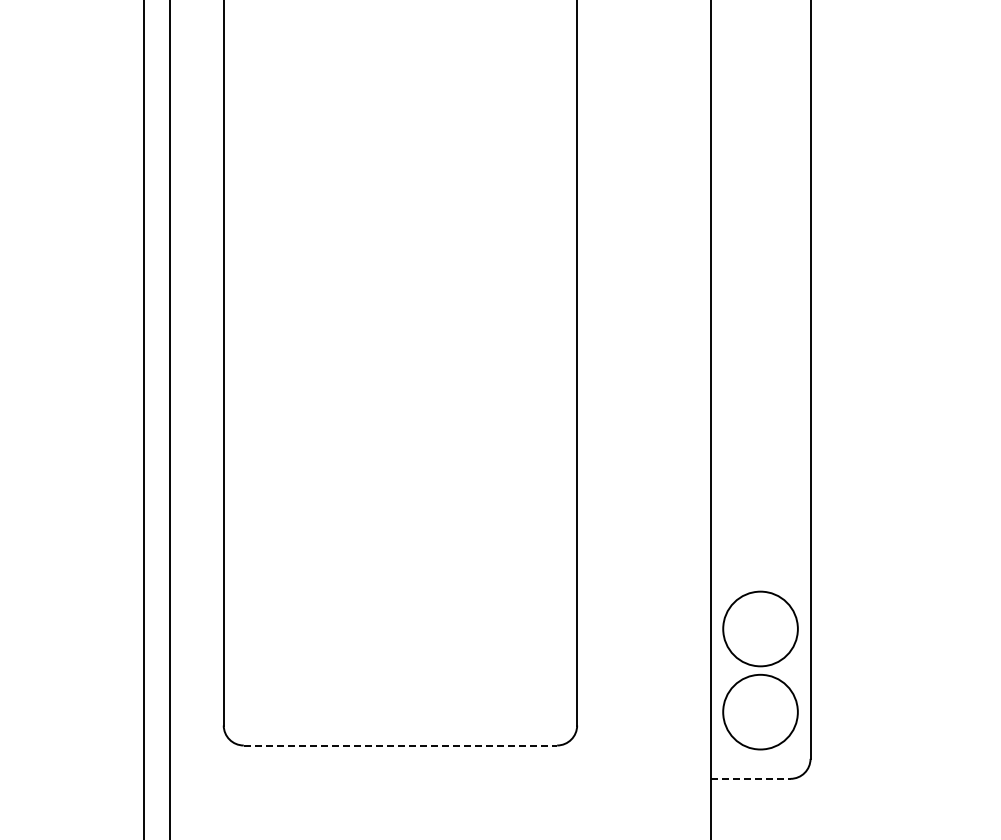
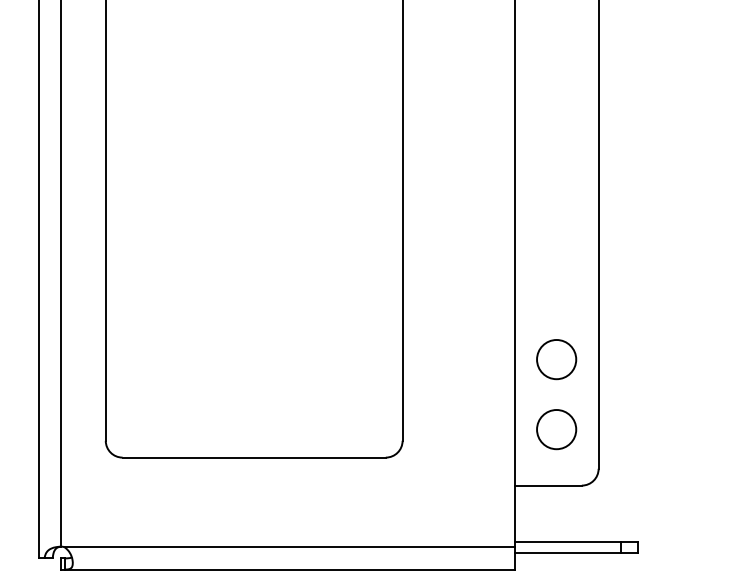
circle: (760, 628) -> (556, 359), size x0.62
circle: (760, 711) -> (556, 429), size x0.62
line: (400, 745) -> (254, 457), dashed -> solid
line: (751, 778) -> (549, 485), dashed -> solid

